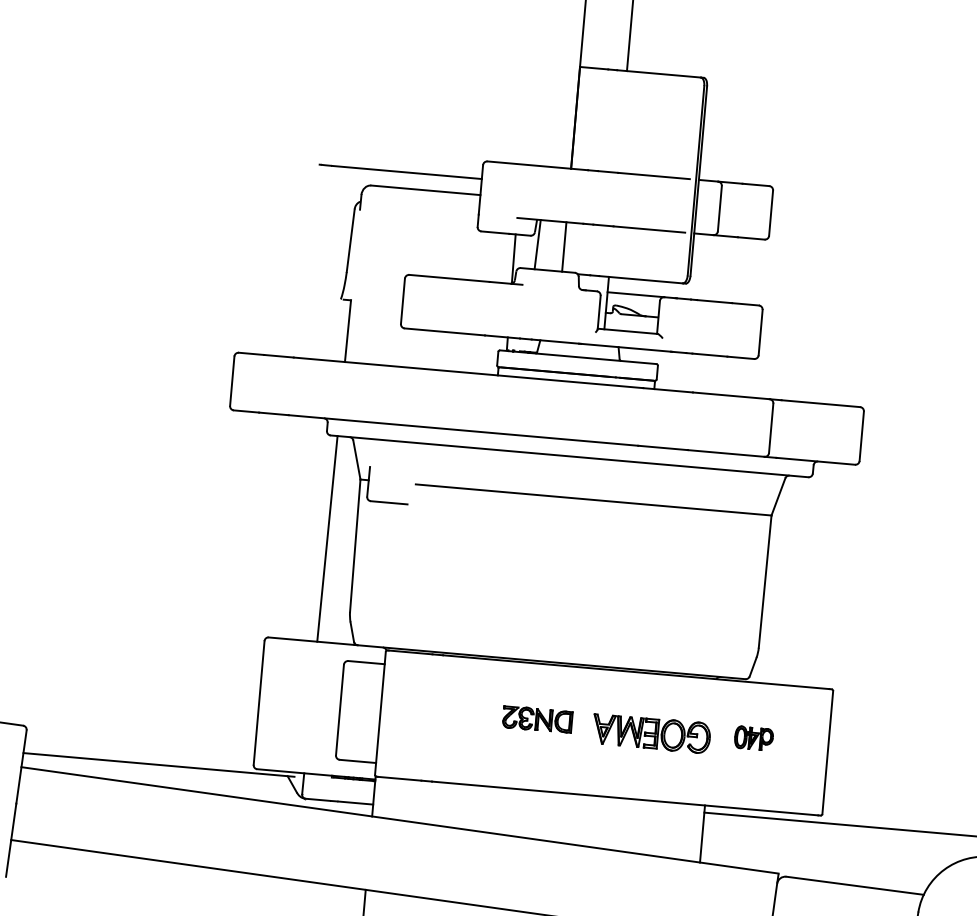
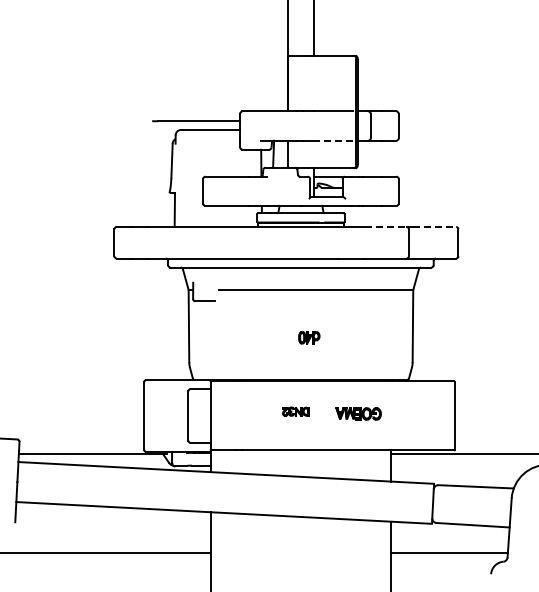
line: (649, 229) -> (333, 140), solid -> dashed
line: (730, 396) -> (385, 227), solid -> dashed
line: (822, 404) -> (435, 227), solid -> dashed
line: (327, 538) -> (173, 323), removed
part: (536, 719) -> (295, 411), size x0.7
part: (651, 732) -> (358, 413), size x0.7
part: (754, 738) -> (309, 337), moved

